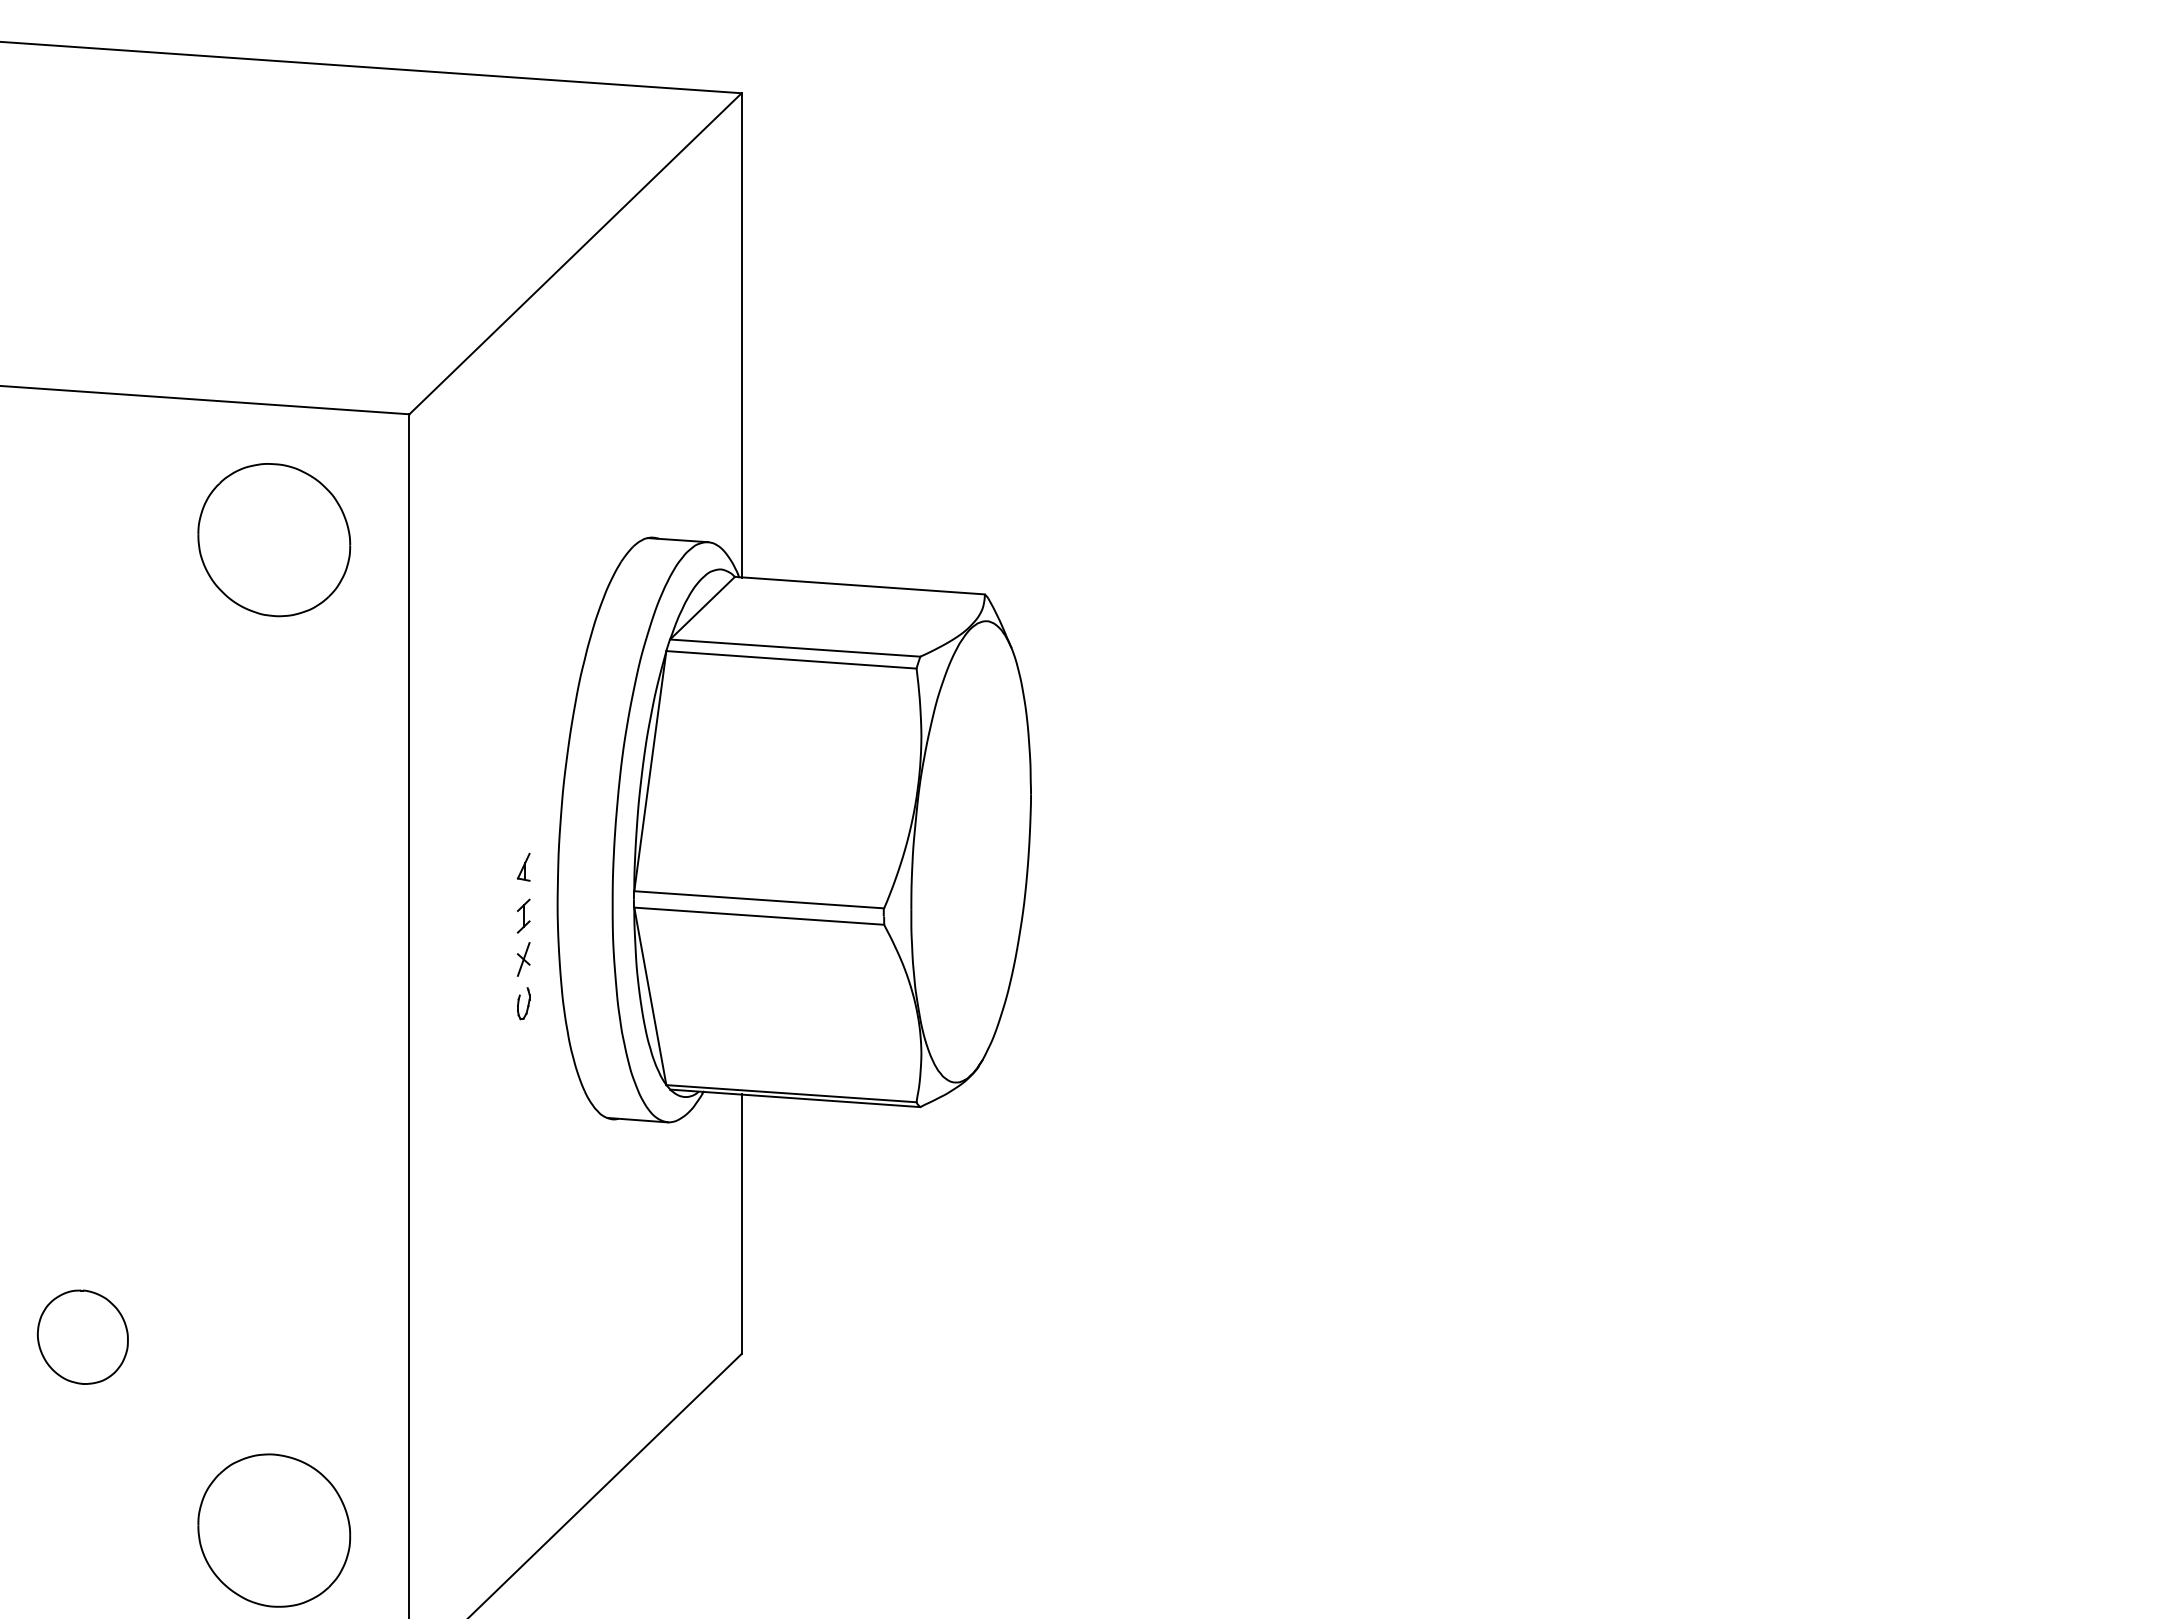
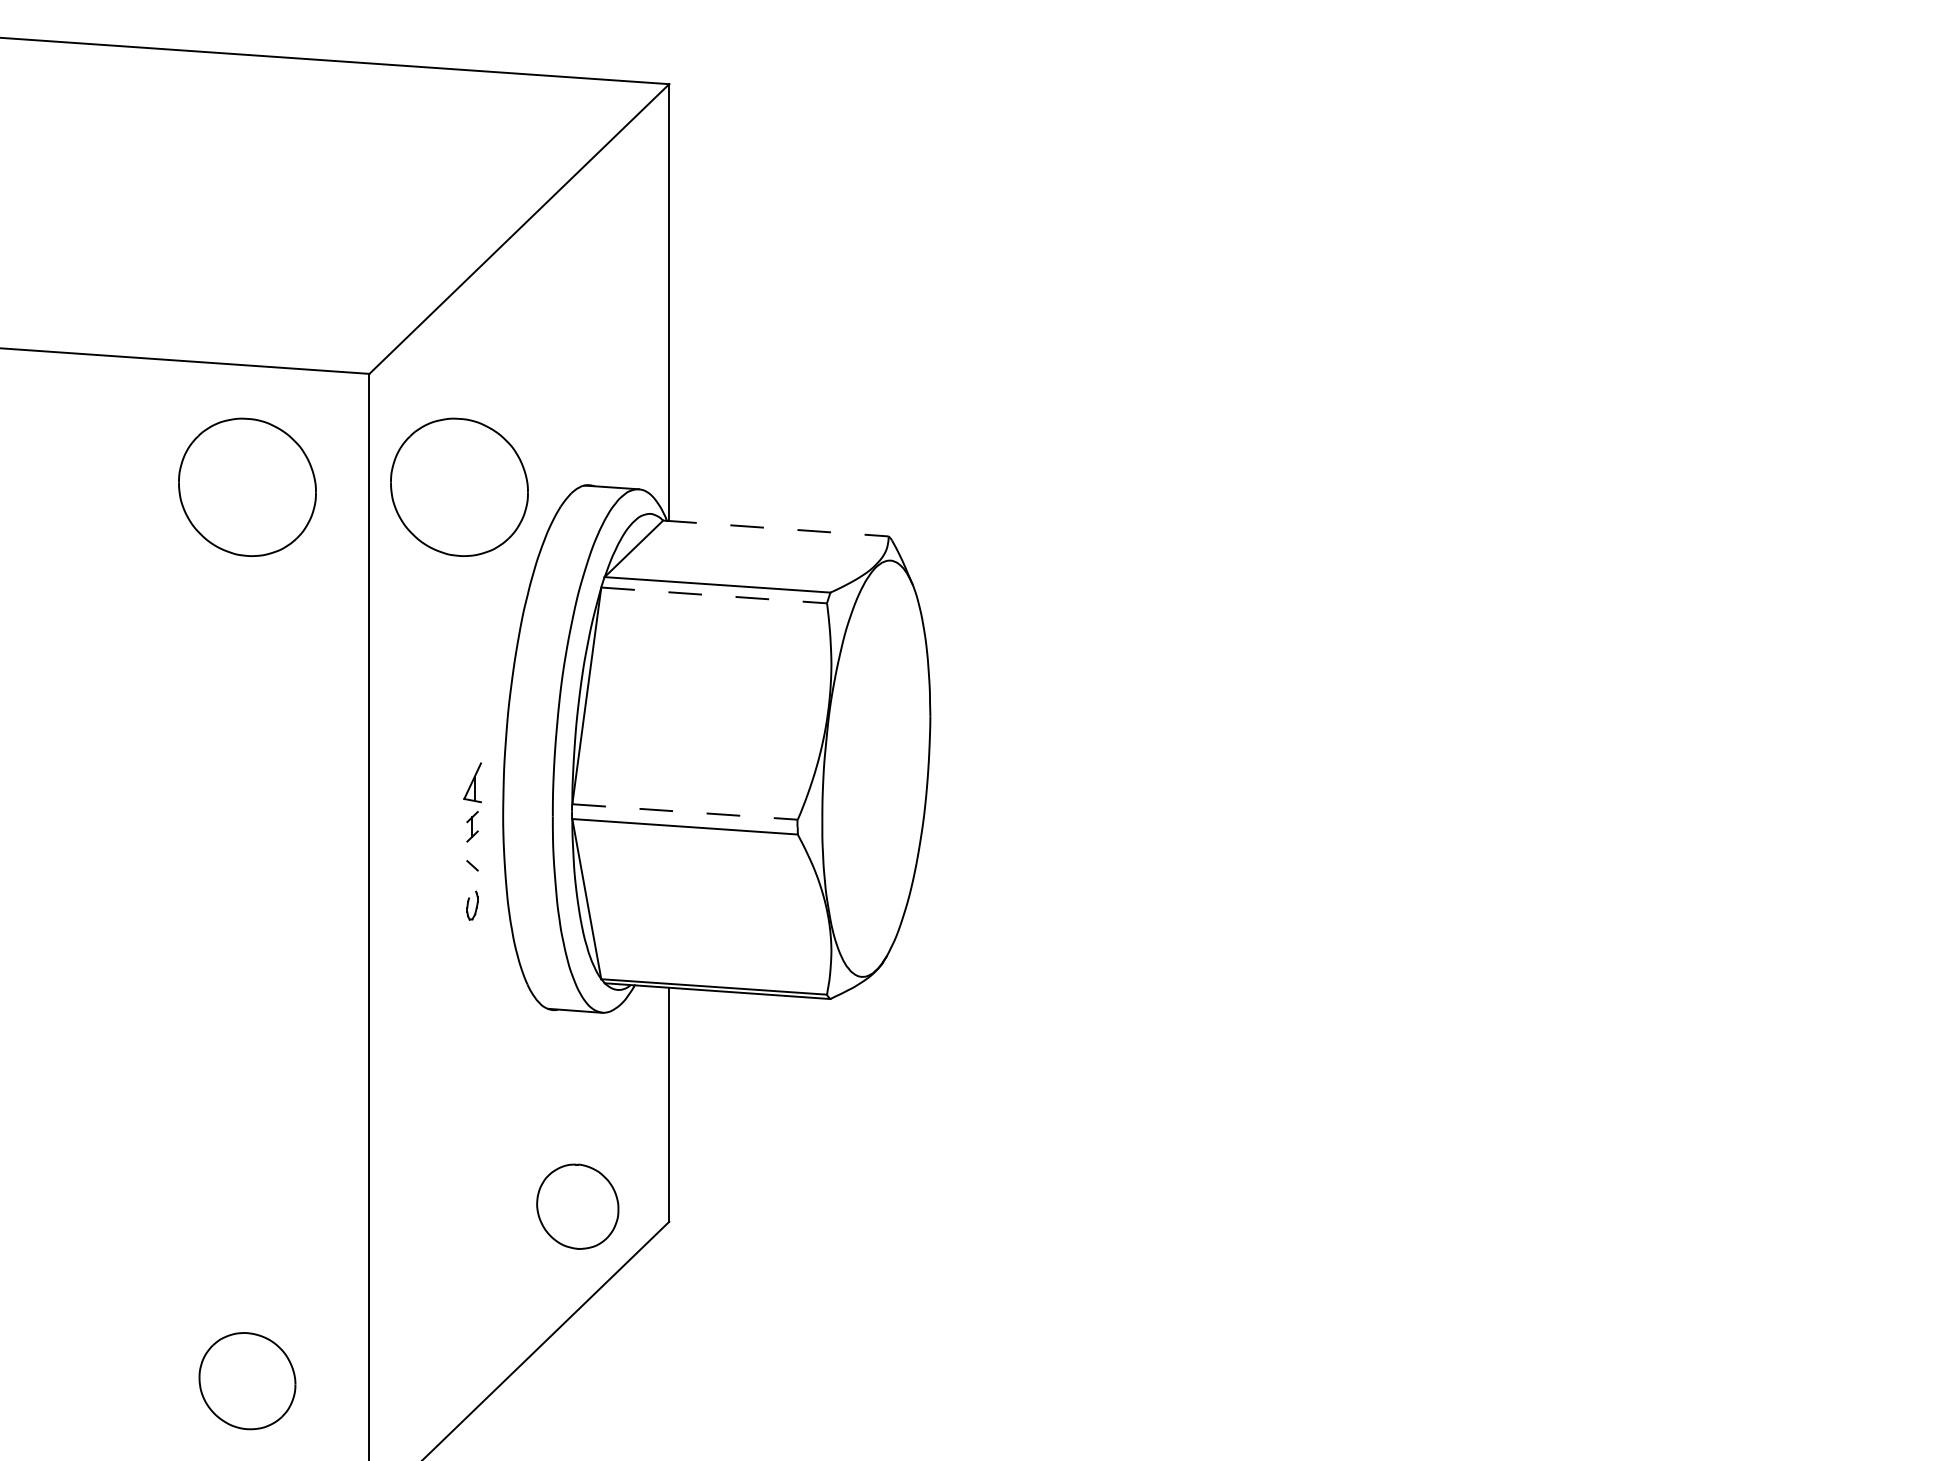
part: (509, 539) -> (459, 486), added
line: (859, 585) -> (775, 528), solid -> dashed
line: (791, 659) -> (714, 595), solid -> dashed
part: (523, 867) -> (472, 782), size x1.6
line: (759, 899) -> (685, 811), solid -> dashed
line: (523, 959) -> (472, 865), removed
part: (82, 1337) -> (577, 1206), moved
part: (274, 1529) -> (247, 1380), size x0.7

